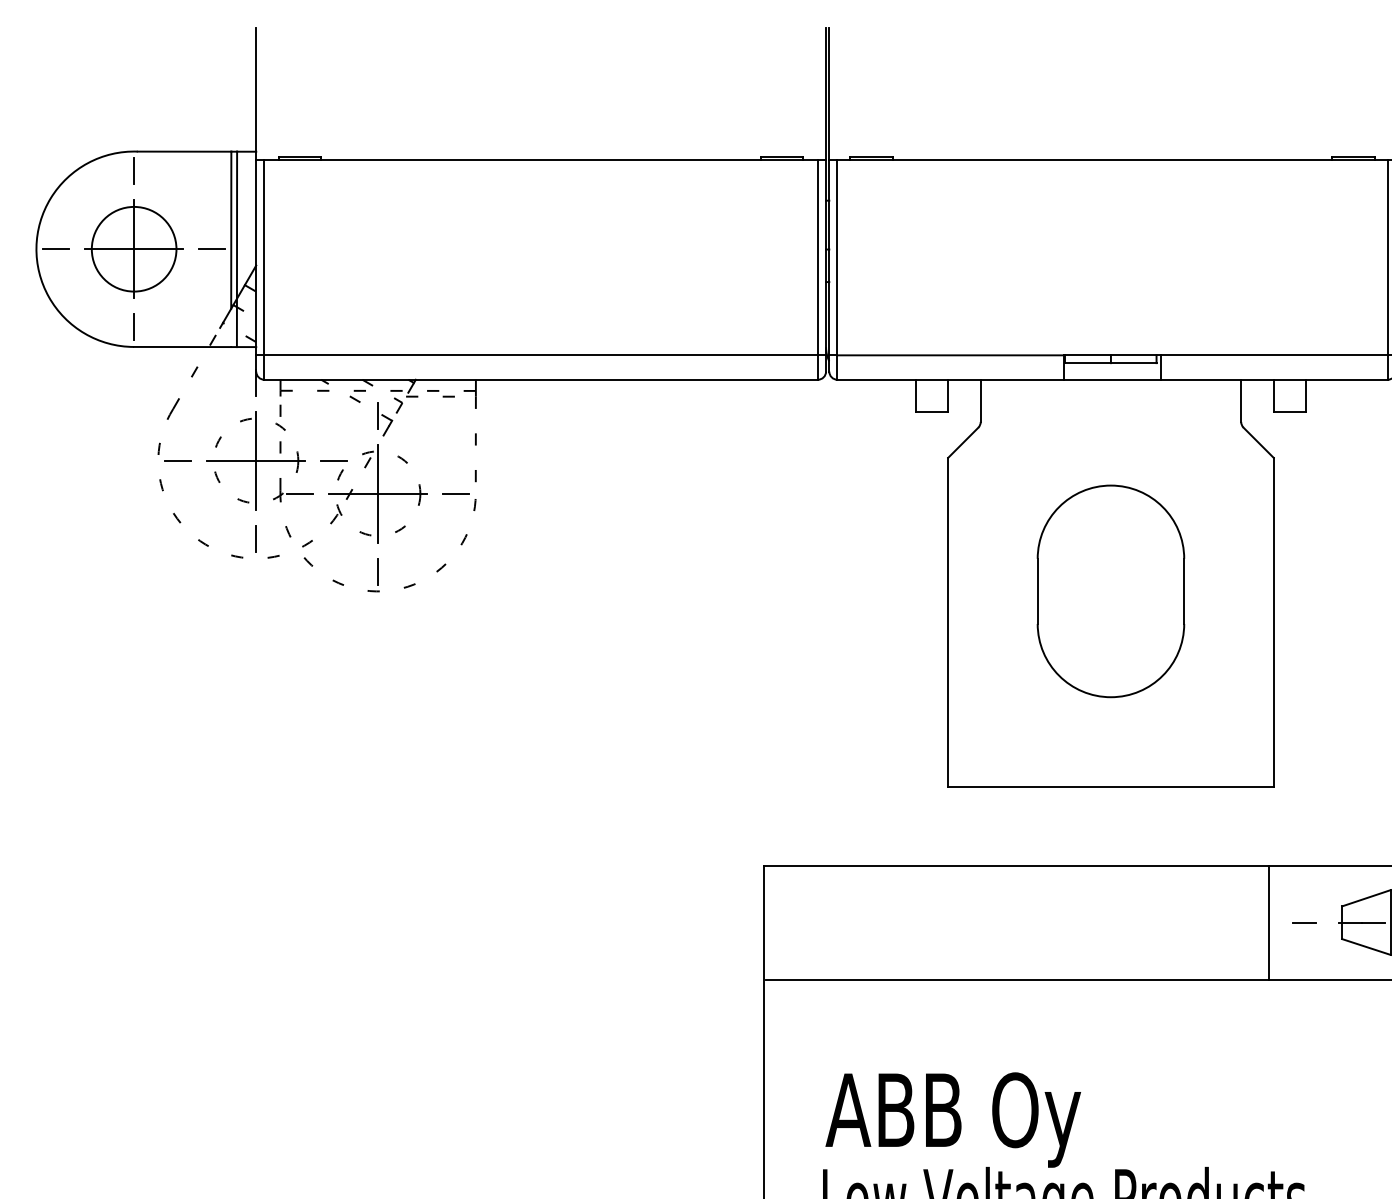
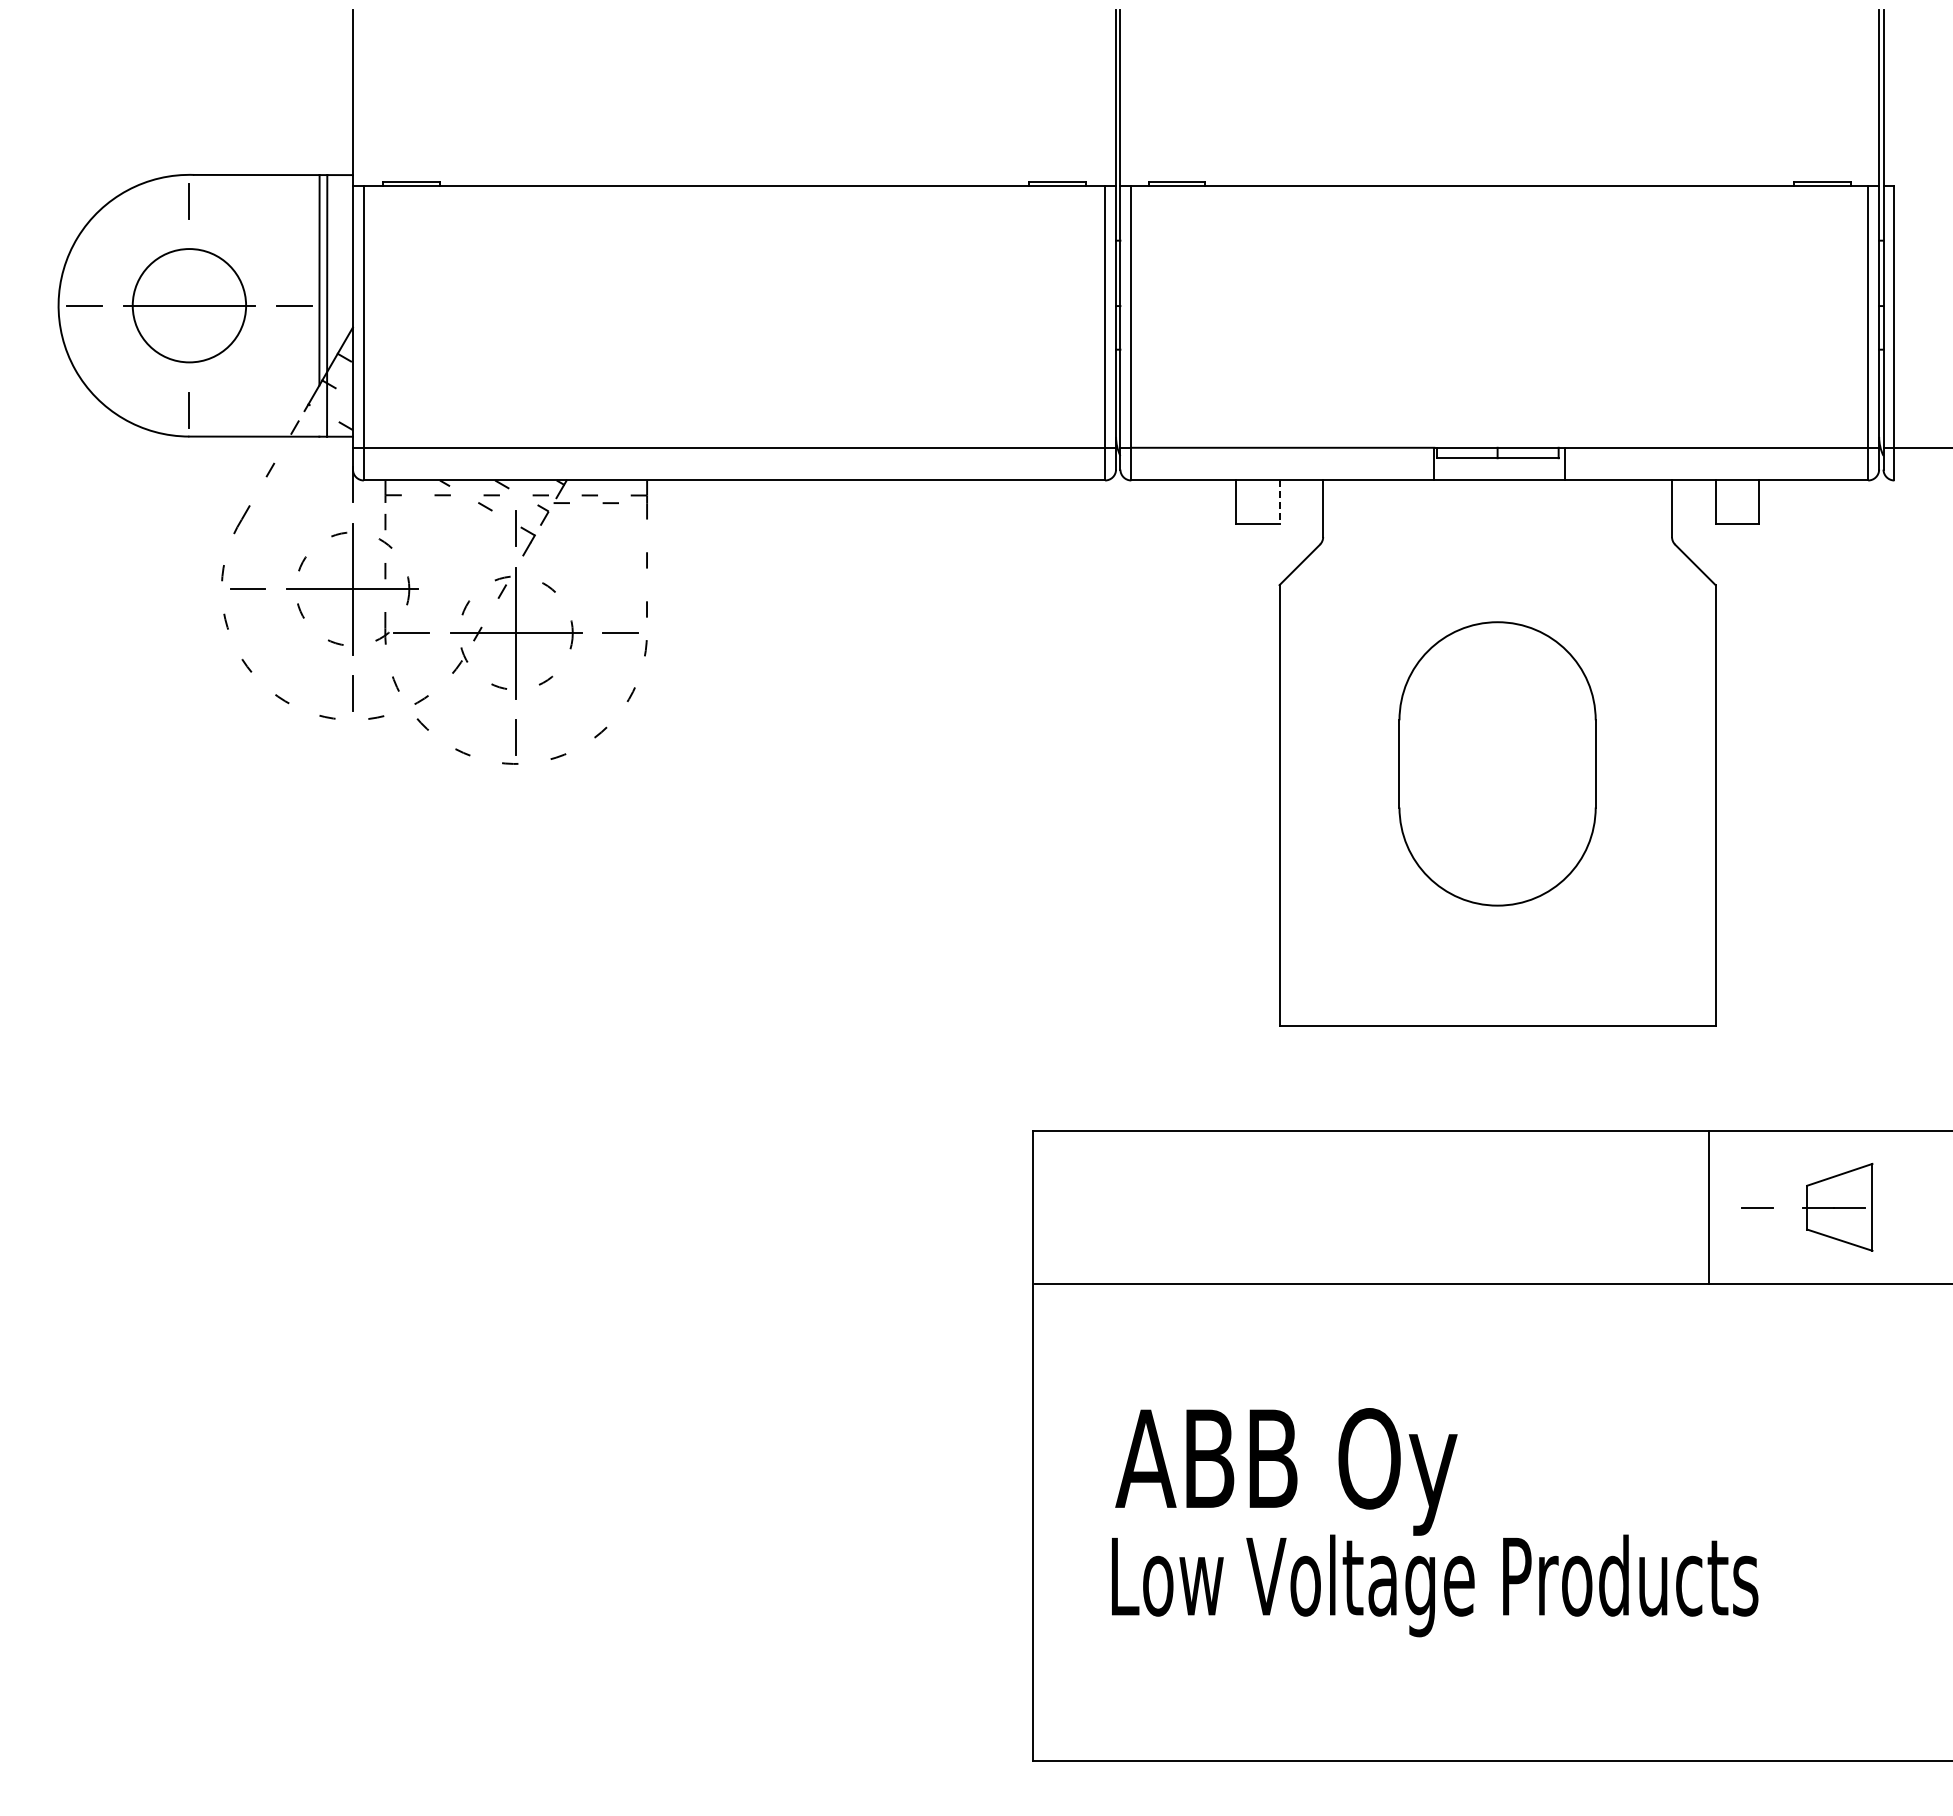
line: (134, 249) -> (189, 305), removed
line: (948, 396) -> (1279, 502), solid -> dashed
line: (333, 461) -> (456, 589), removed

